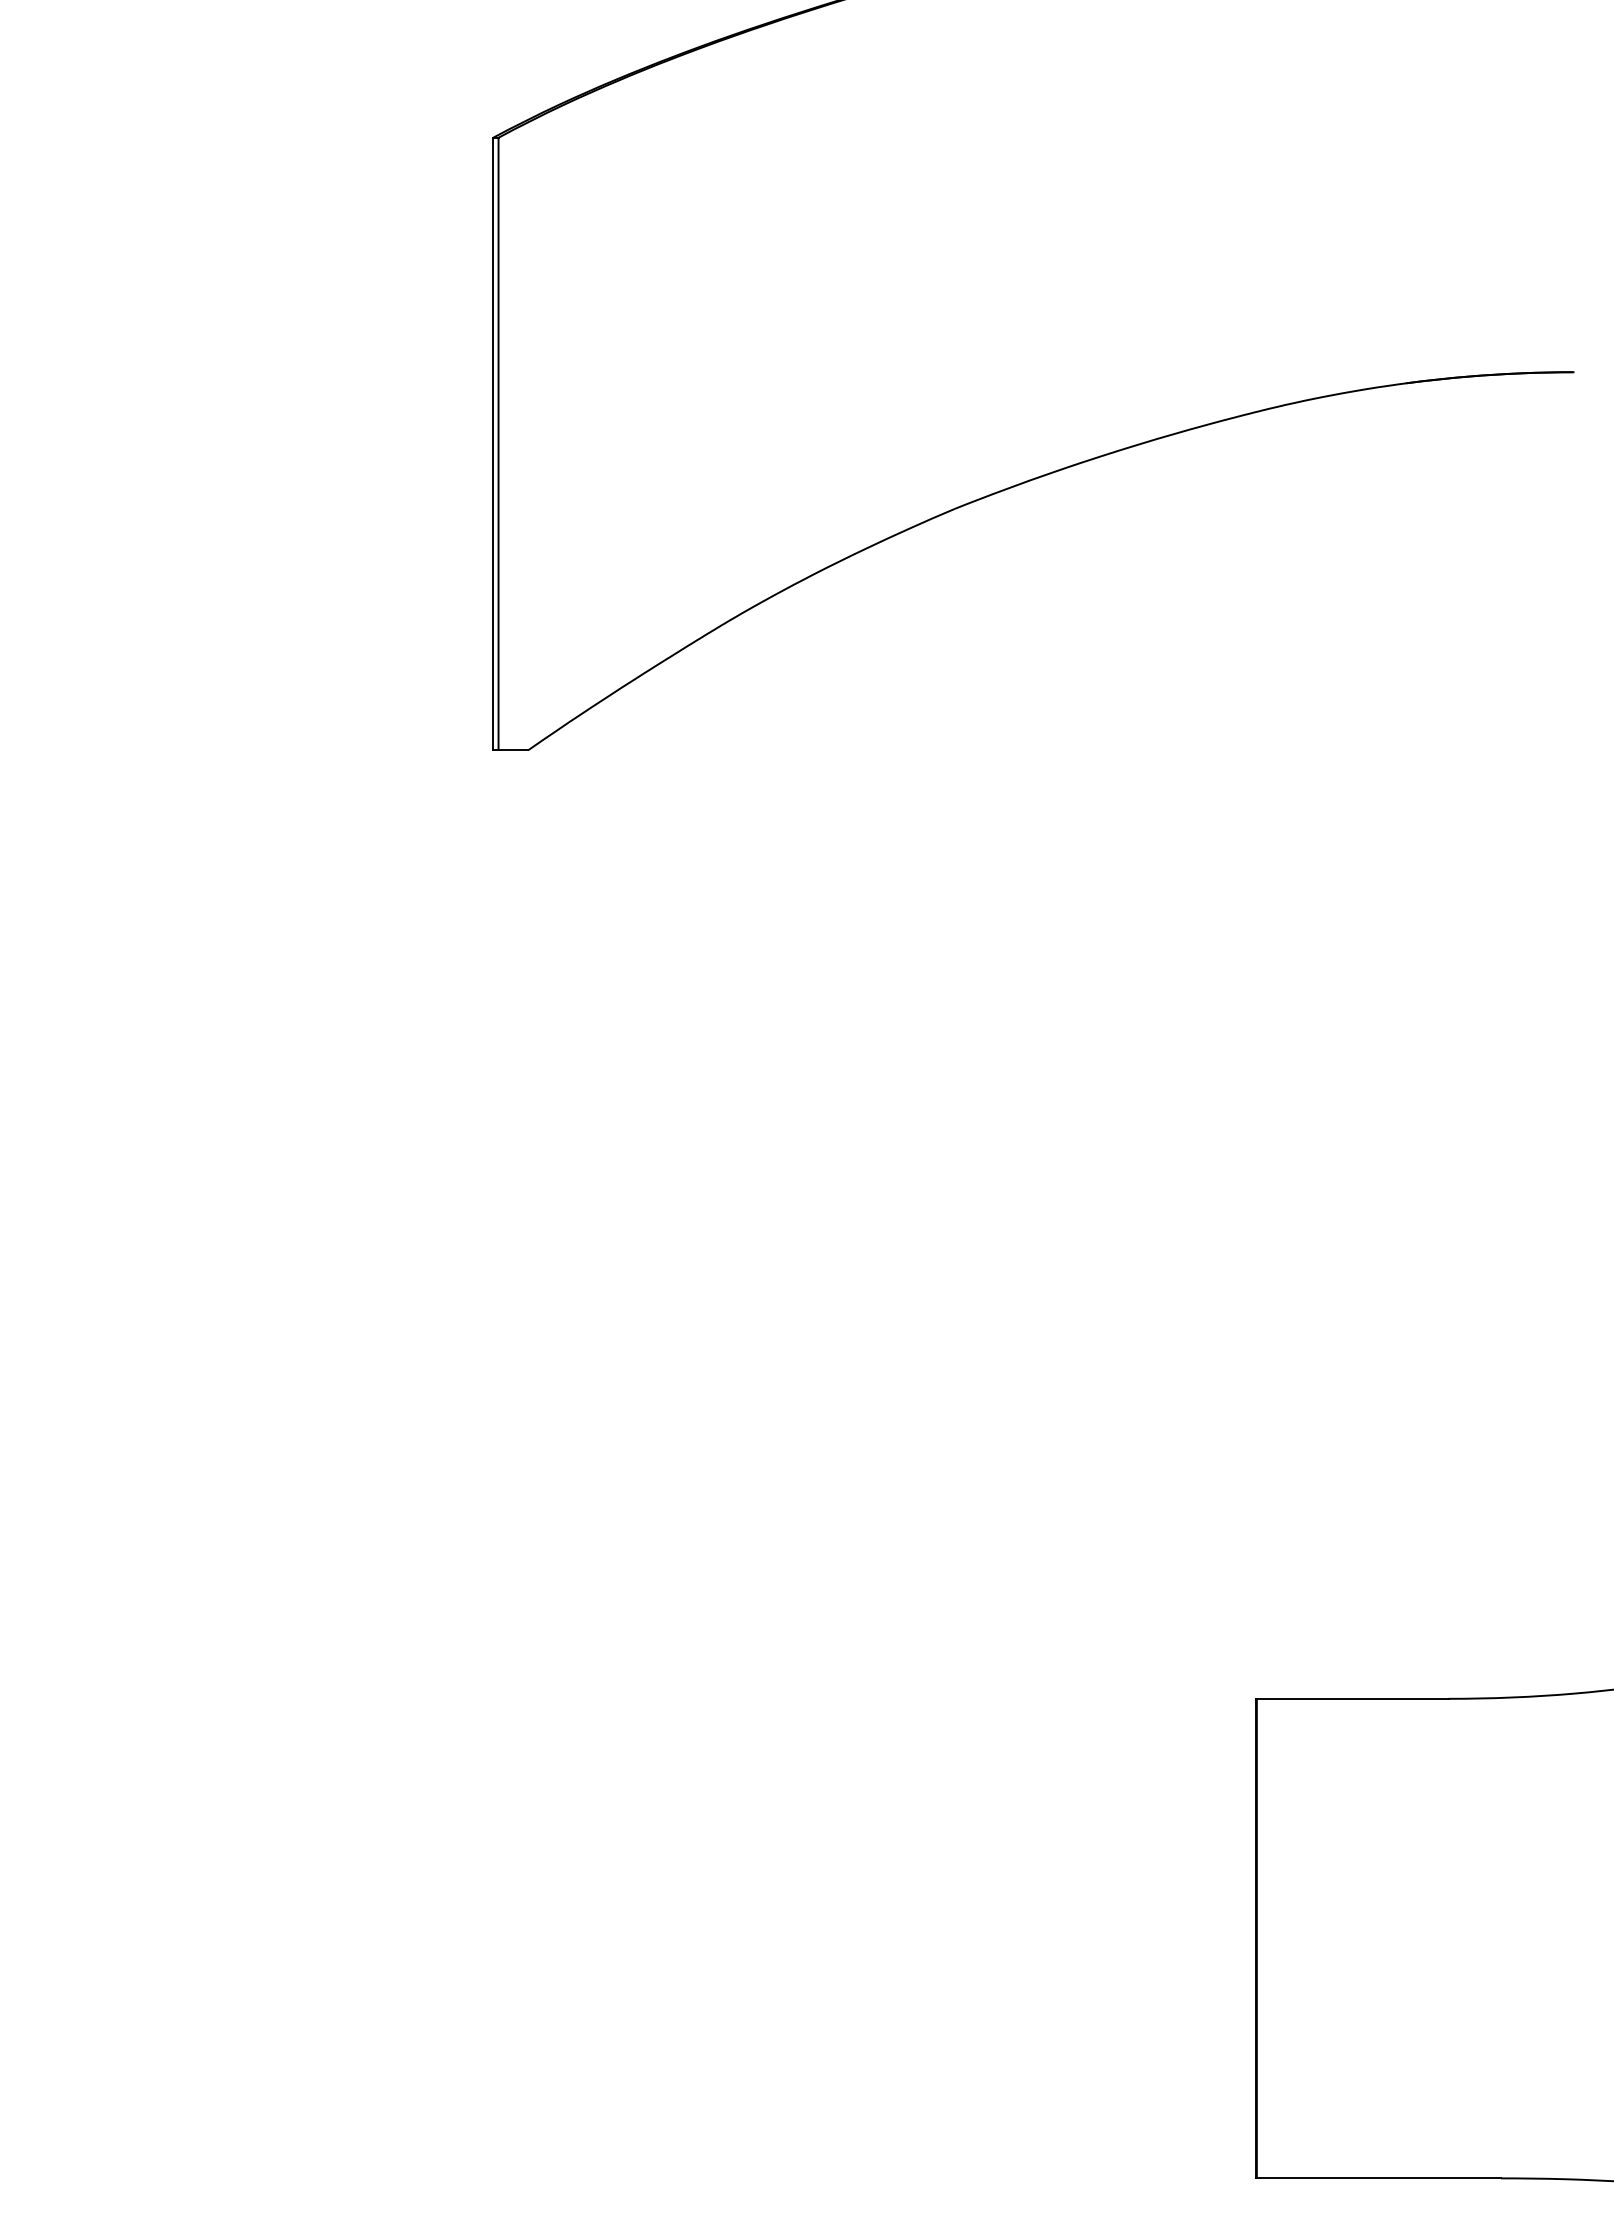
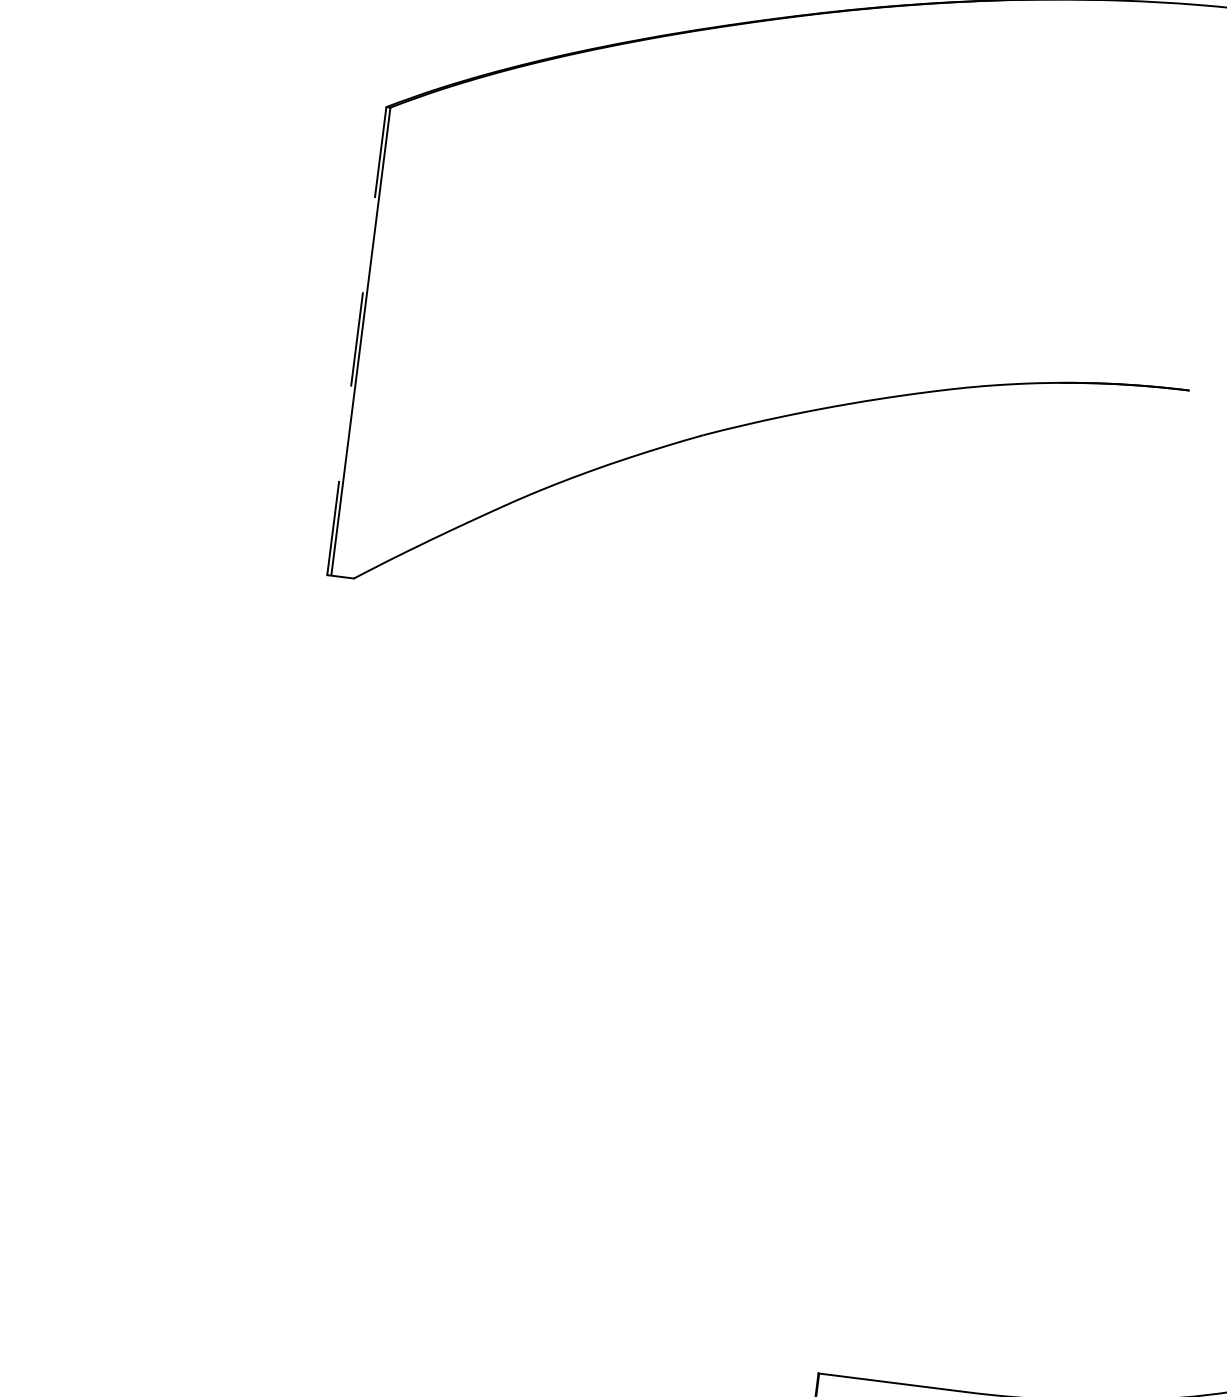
line: (493, 443) -> (357, 340), solid -> dashed

